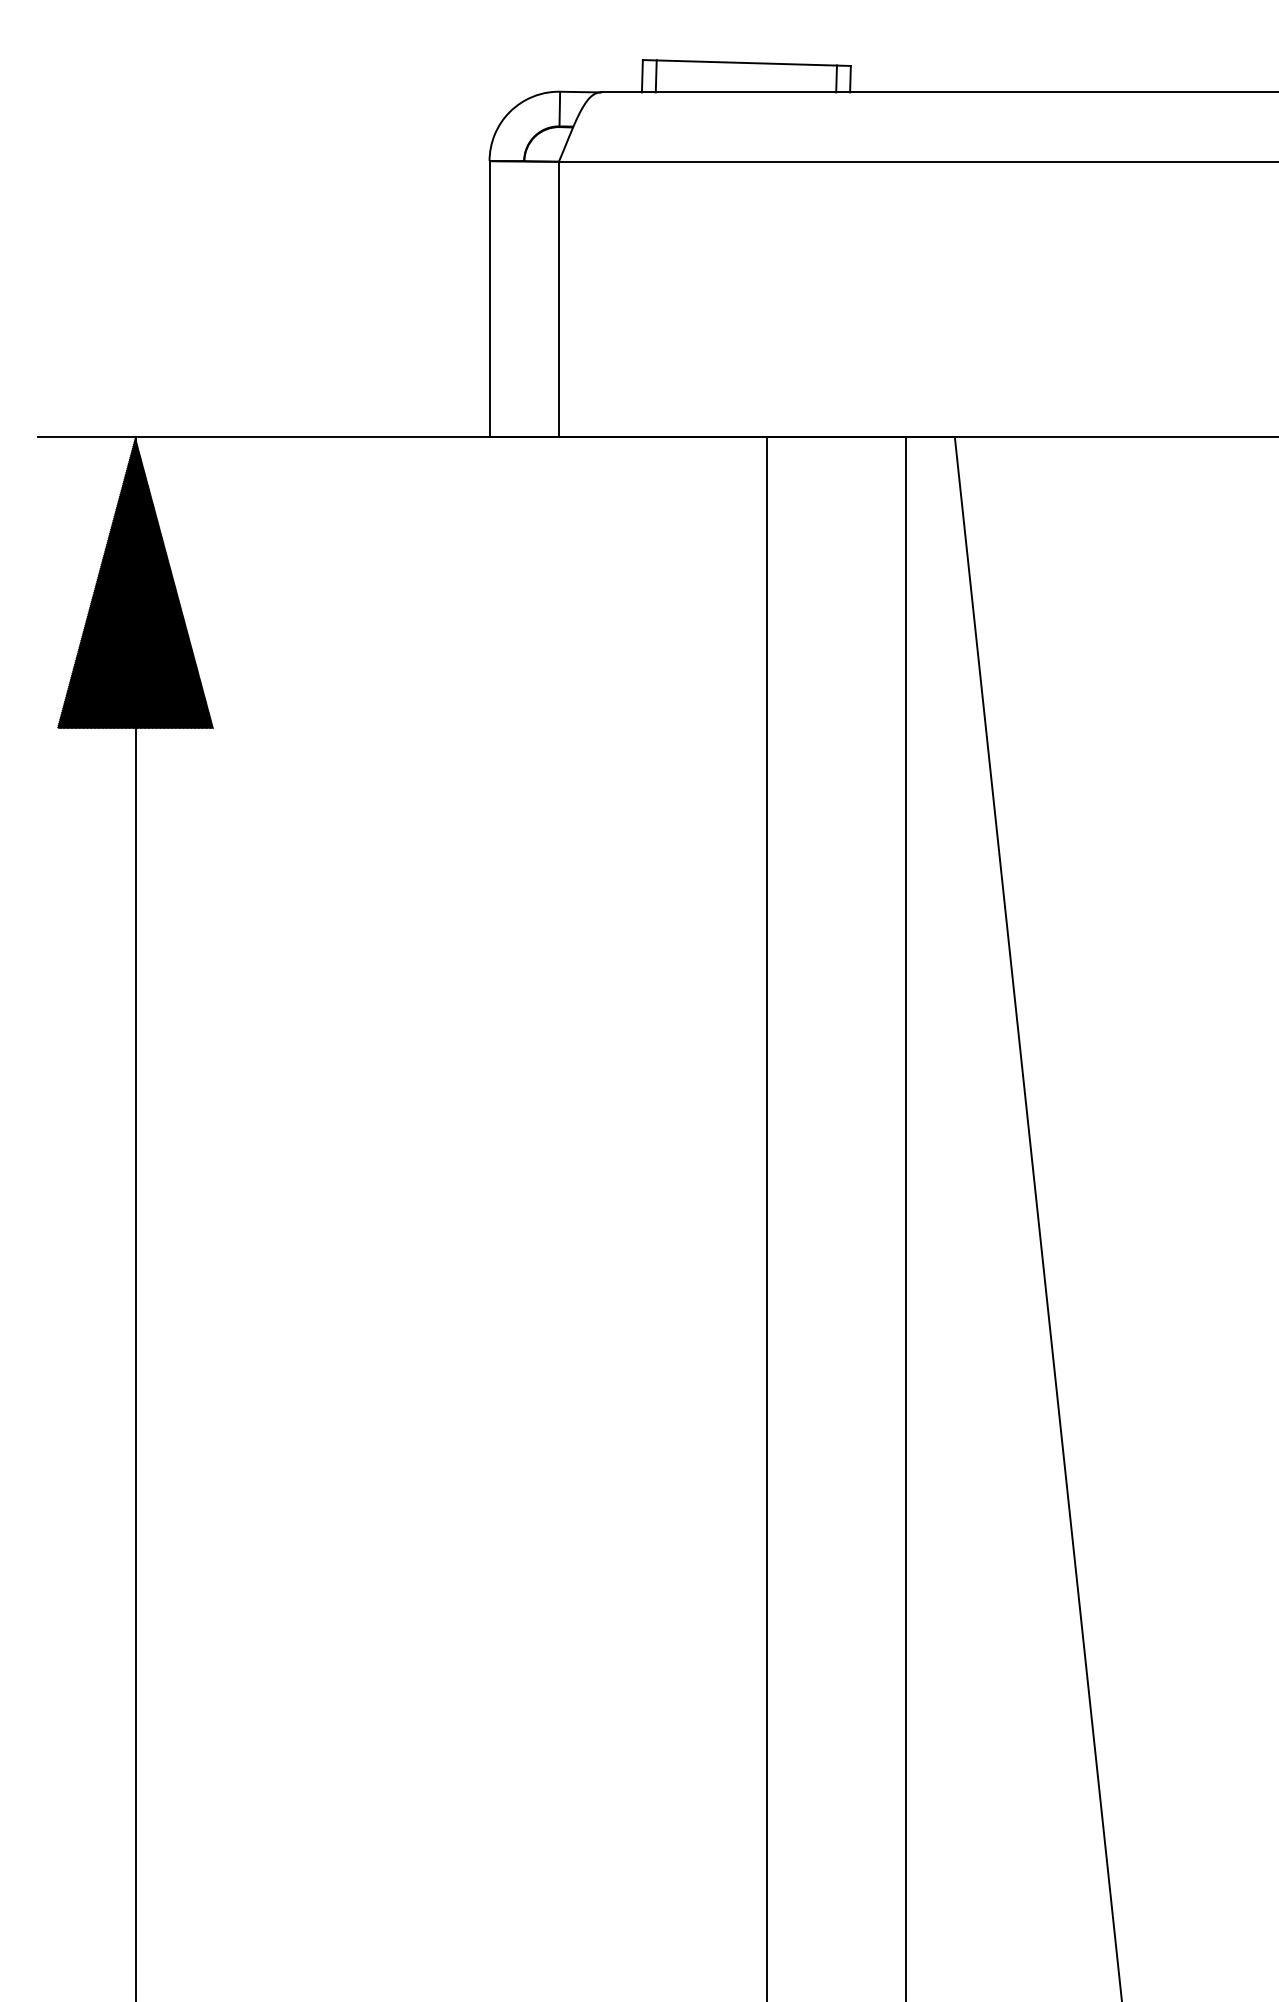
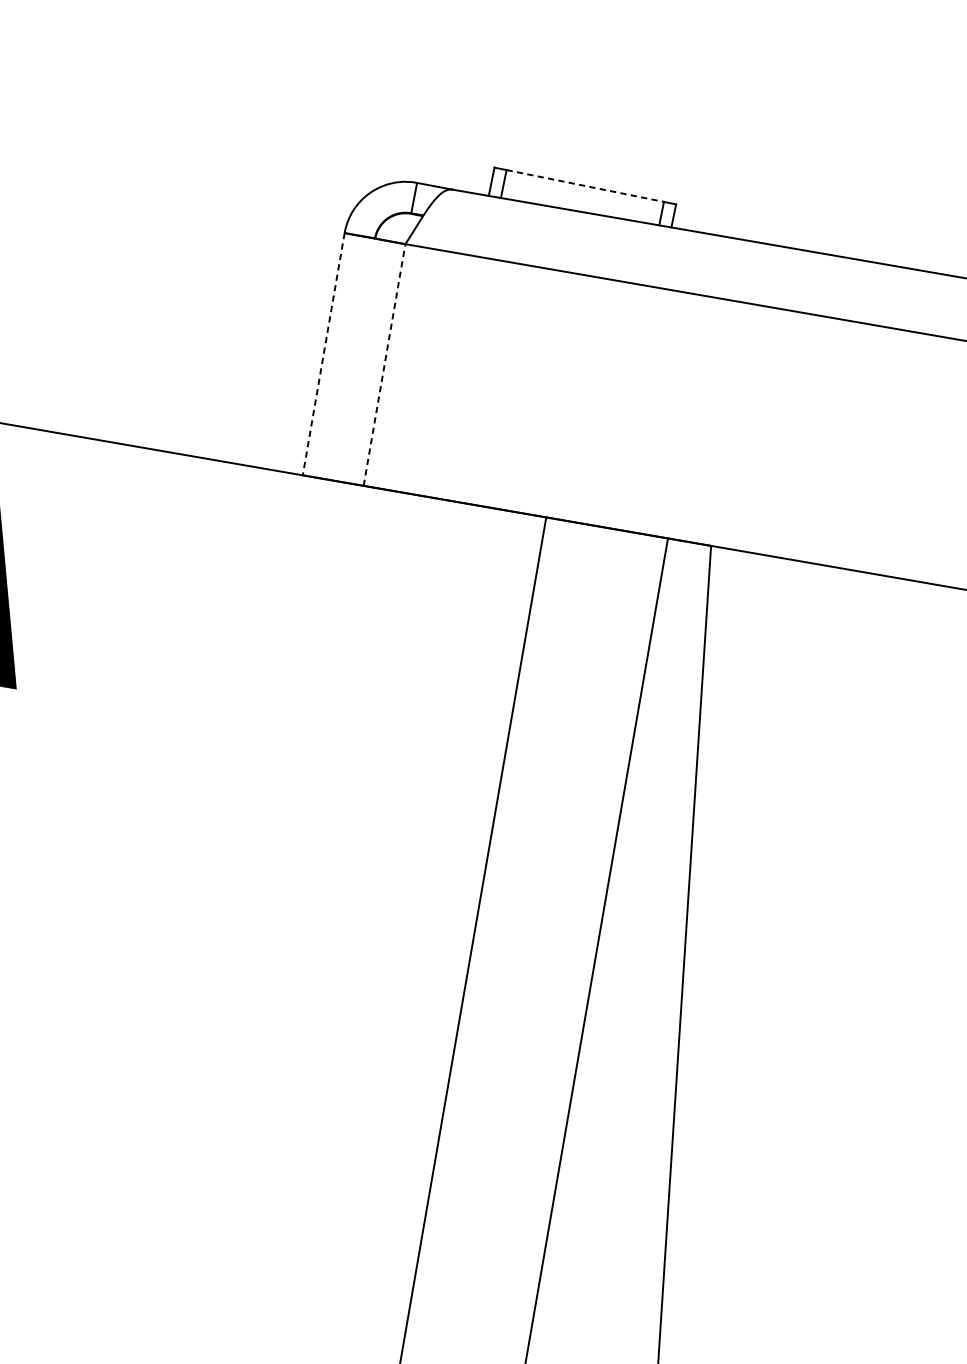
line: (747, 63) -> (585, 186), solid -> dashed
line: (489, 299) -> (323, 354), solid -> dashed
line: (558, 299) -> (384, 364), solid -> dashed

